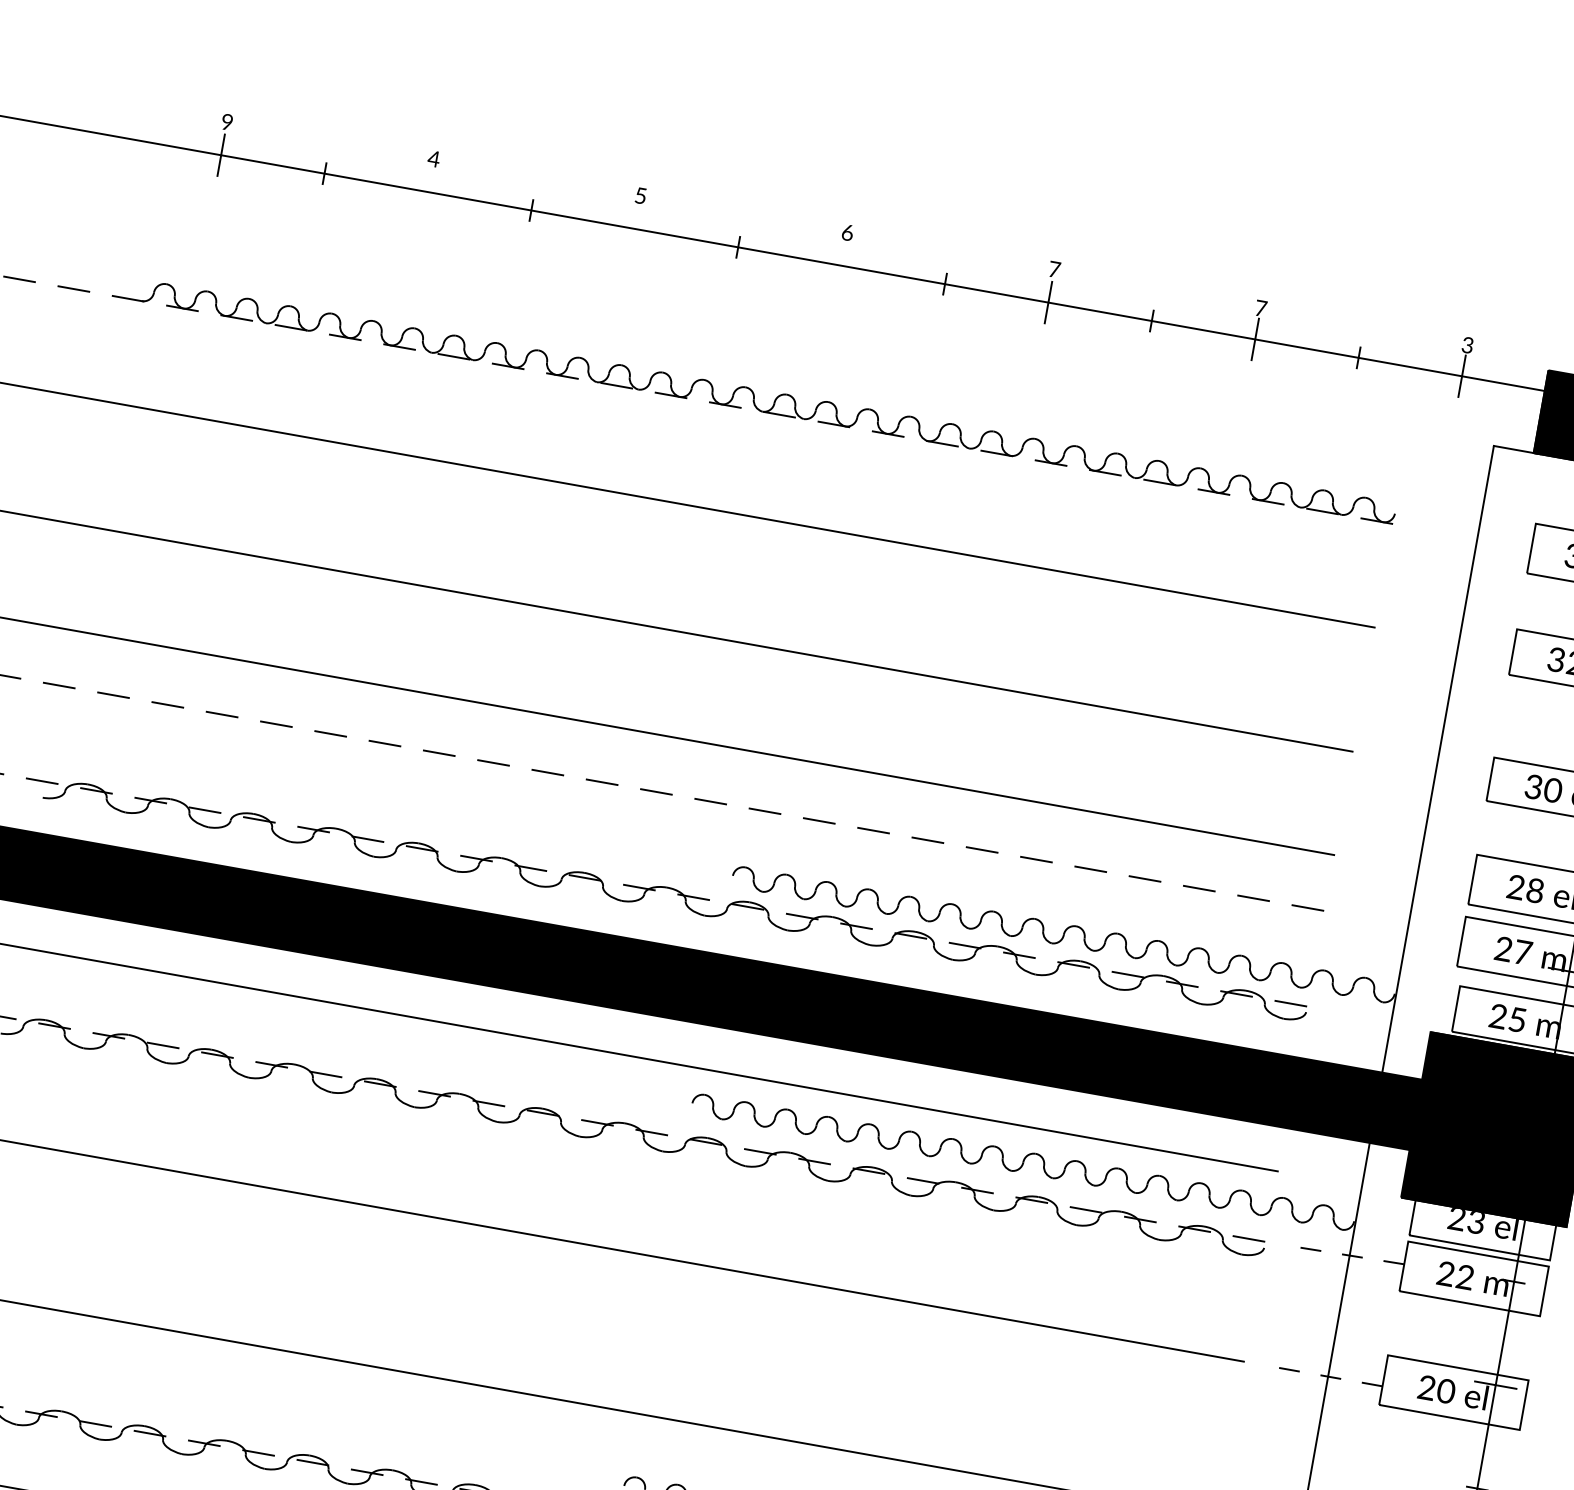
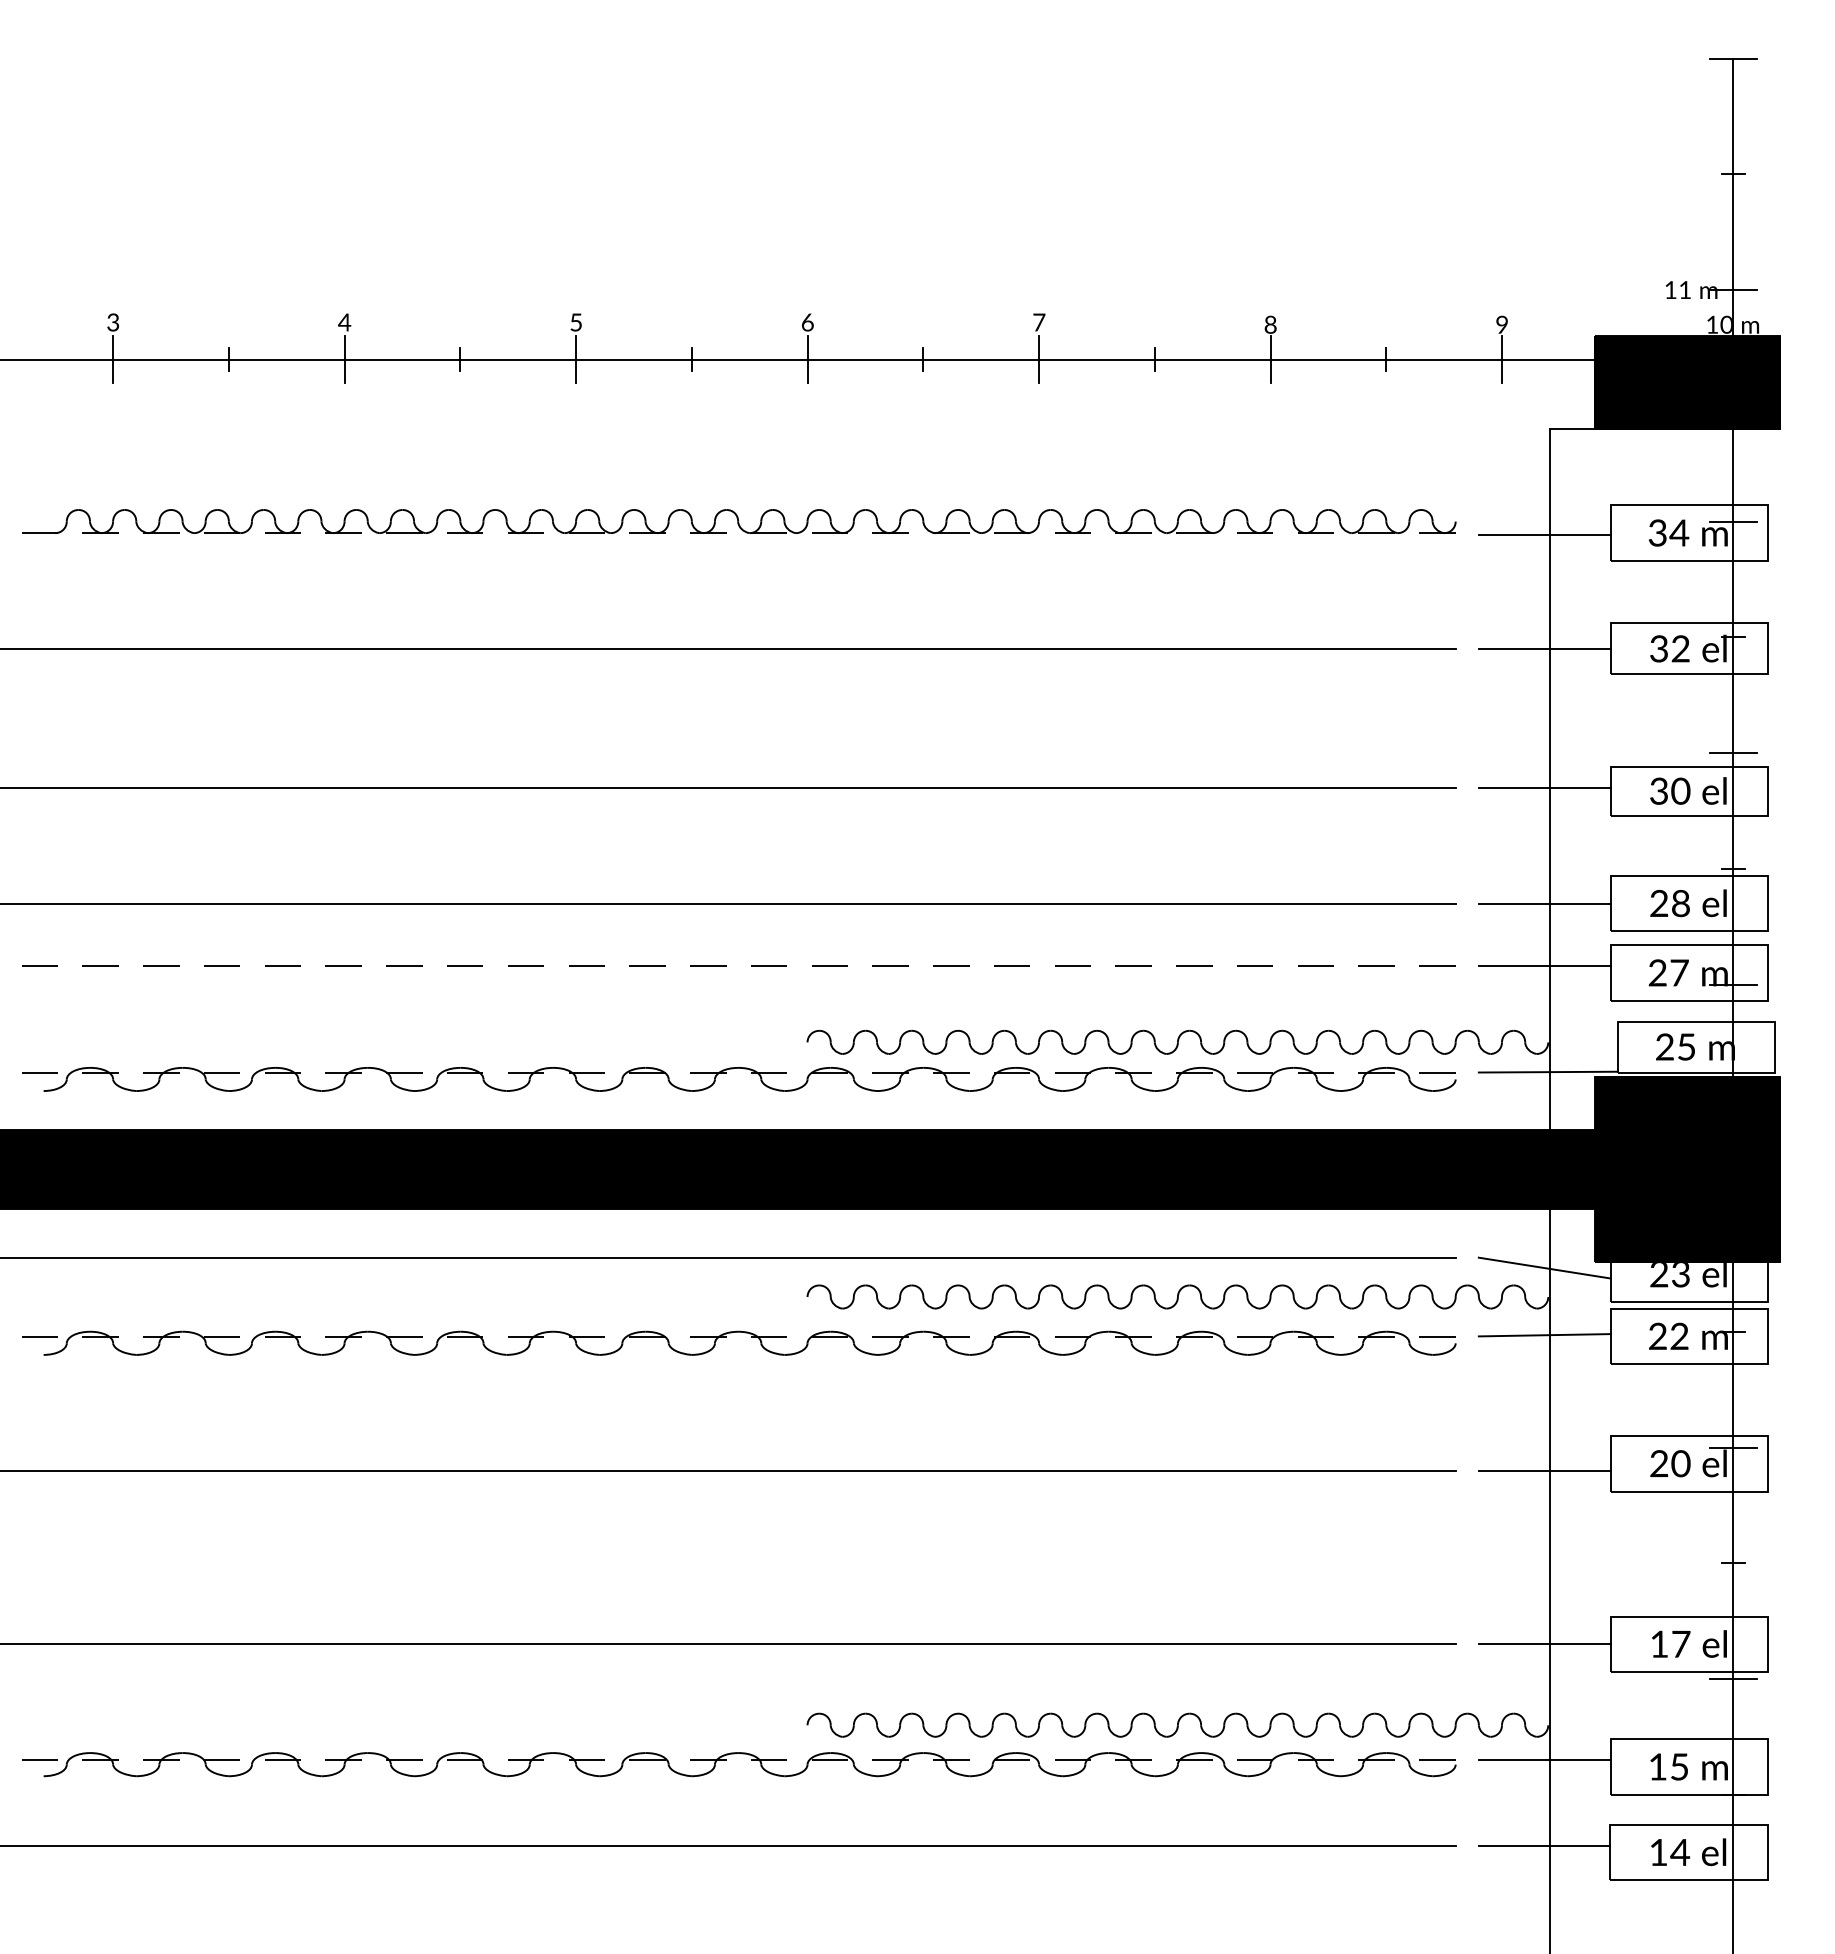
text: (227, 122) -> (113, 322), 9 -> 3
line: (427, 192) -> (344, 359), added
line: (635, 228) -> (576, 359), added
line: (841, 265) -> (807, 359), added
text: (1260, 308) -> (1270, 324), 7 -> 8
text: (1467, 344) -> (1501, 324), 3 -> 9
line: (1472, 540) -> (1544, 535), added
line: (1454, 641) -> (1544, 648), added
line: (1431, 765) -> (1544, 787), added
line: (1413, 869) -> (1544, 903), added
line: (1403, 925) -> (1544, 966), added
line: (1389, 1019) -> (1547, 1071), added
line: (1355, 1194) -> (1544, 1267), added
line: (1344, 1255) -> (1544, 1335), dashed -> solid
line: (1323, 1375) -> (1544, 1470), dashed -> solid

